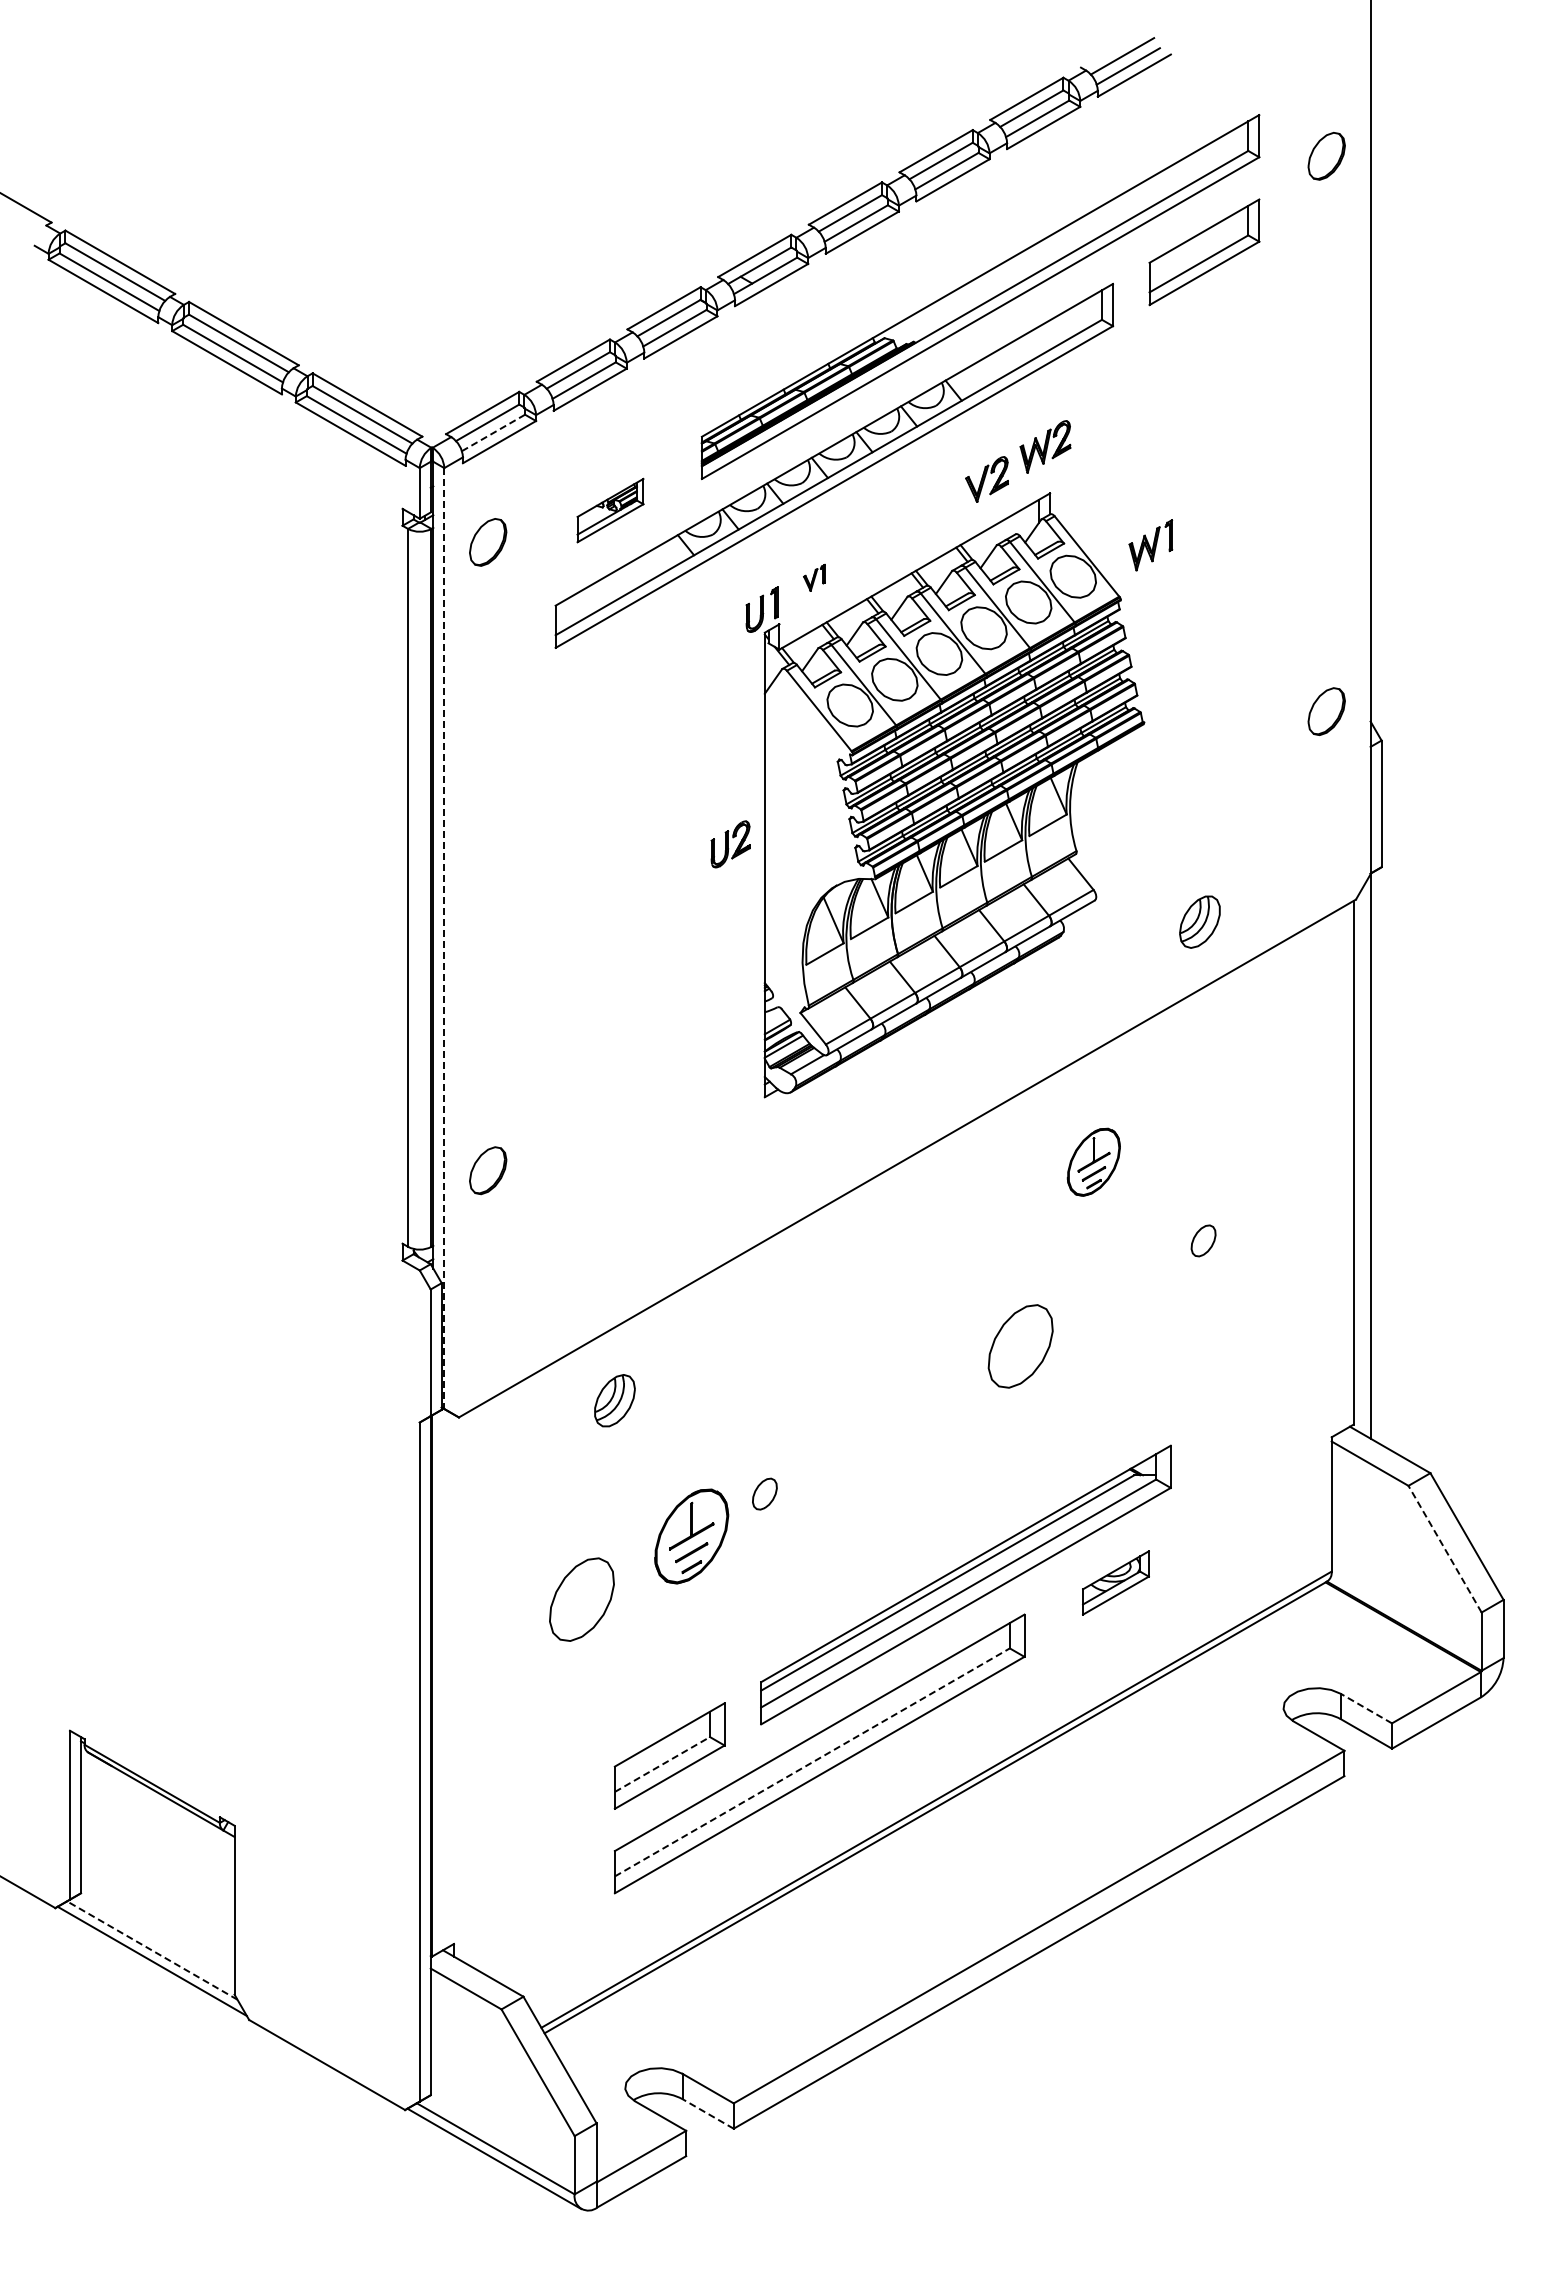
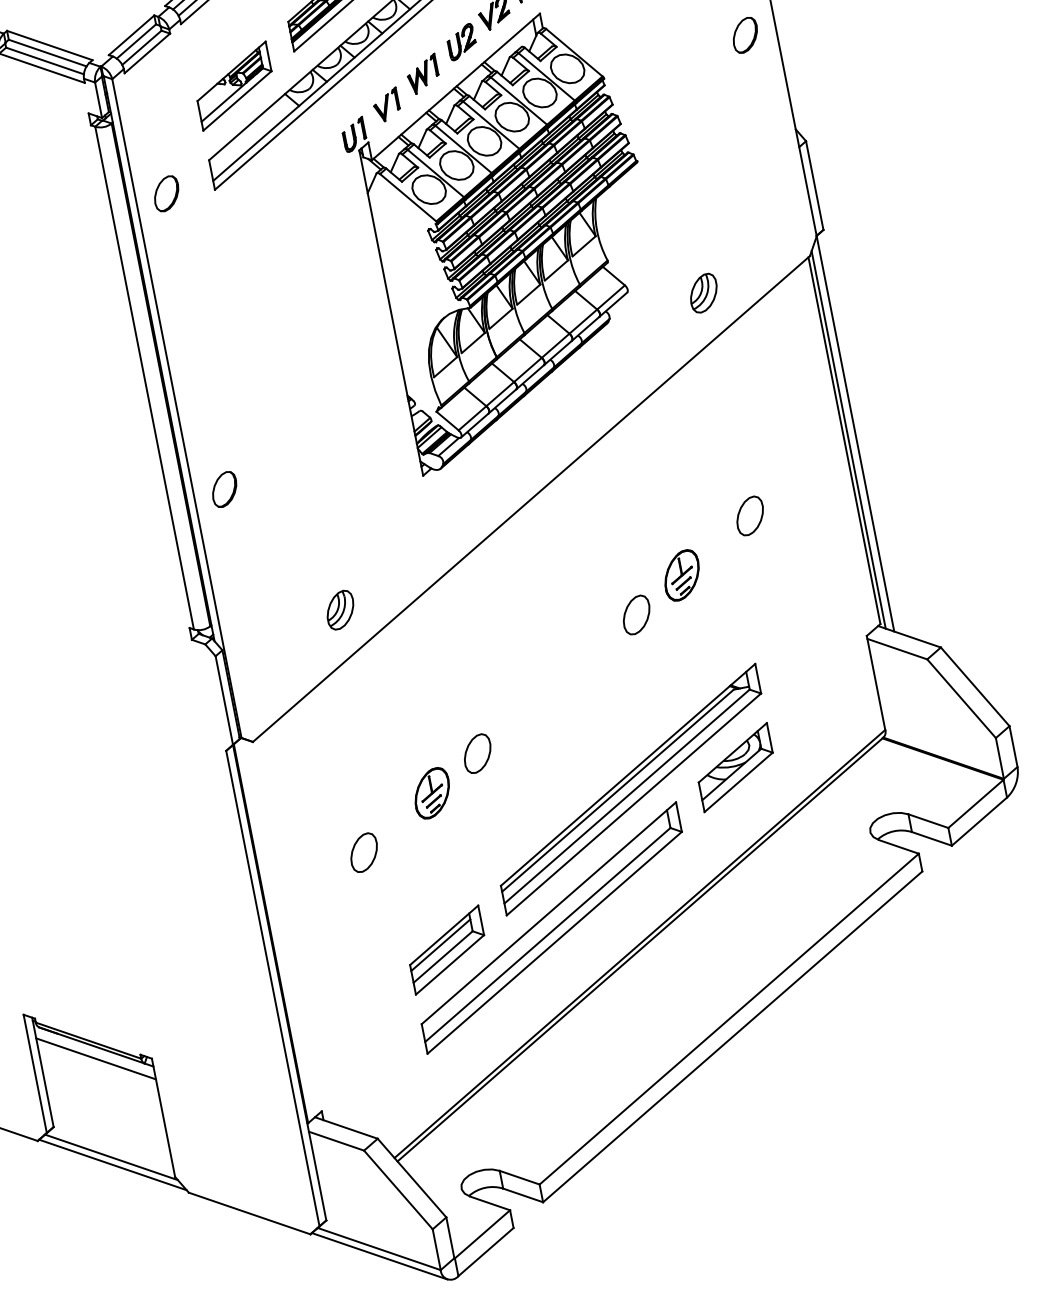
line: (493, 432) -> (141, 47), dashed -> solid
part: (610, 510) -> (234, 86), size x1.67
part: (488, 542) -> (166, 193), moved
part: (1150, 545) -> (422, 74), moved
part: (814, 577) -> (386, 104), size x1.67
part: (1326, 711) -> (745, 35), moved
part: (730, 844) -> (461, 42), moved
line: (444, 939) -> (177, 409), dashed -> solid
part: (1093, 1161) -> (681, 574), moved
line: (1359, 1162) -> (848, 439), added
part: (488, 1170) -> (224, 489), moved
part: (1203, 1240) -> (750, 515), size x1.67
part: (1020, 1346) -> (636, 615), size x0.62
part: (614, 1400) -> (340, 609), moved
part: (764, 1493) -> (477, 753), size x1.67
part: (691, 1536) -> (432, 793), size x0.71
line: (1444, 1548) -> (961, 698), dashed -> solid
part: (1115, 1582) -> (735, 767), size x1.67
part: (581, 1599) -> (363, 852), size x0.62
line: (1366, 1708) -> (928, 821), dashed -> solid
line: (661, 1747) -> (440, 945), added
line: (812, 1762) -> (547, 935), dashed -> solid
line: (662, 1764) -> (443, 957), dashed -> solid
line: (157, 1810) -> (95, 1058), added
line: (151, 1950) -> (110, 1157), dashed -> solid
line: (708, 2113) -> (523, 1195), dashed -> solid

